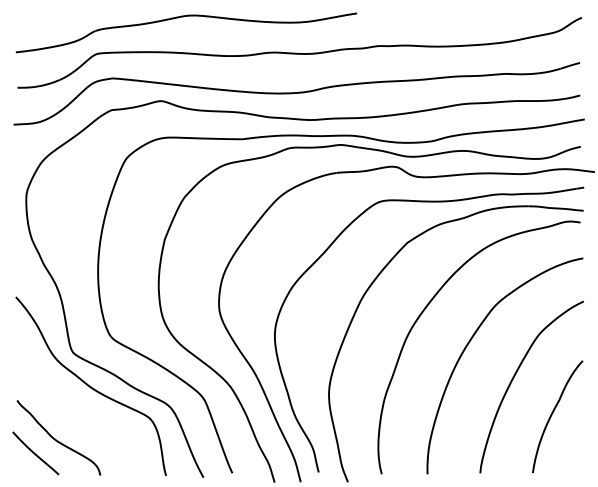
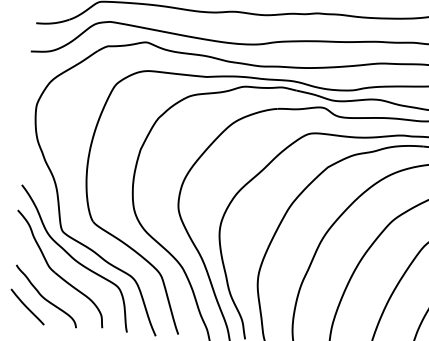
part: (69, 406) -> (56, 272), added

